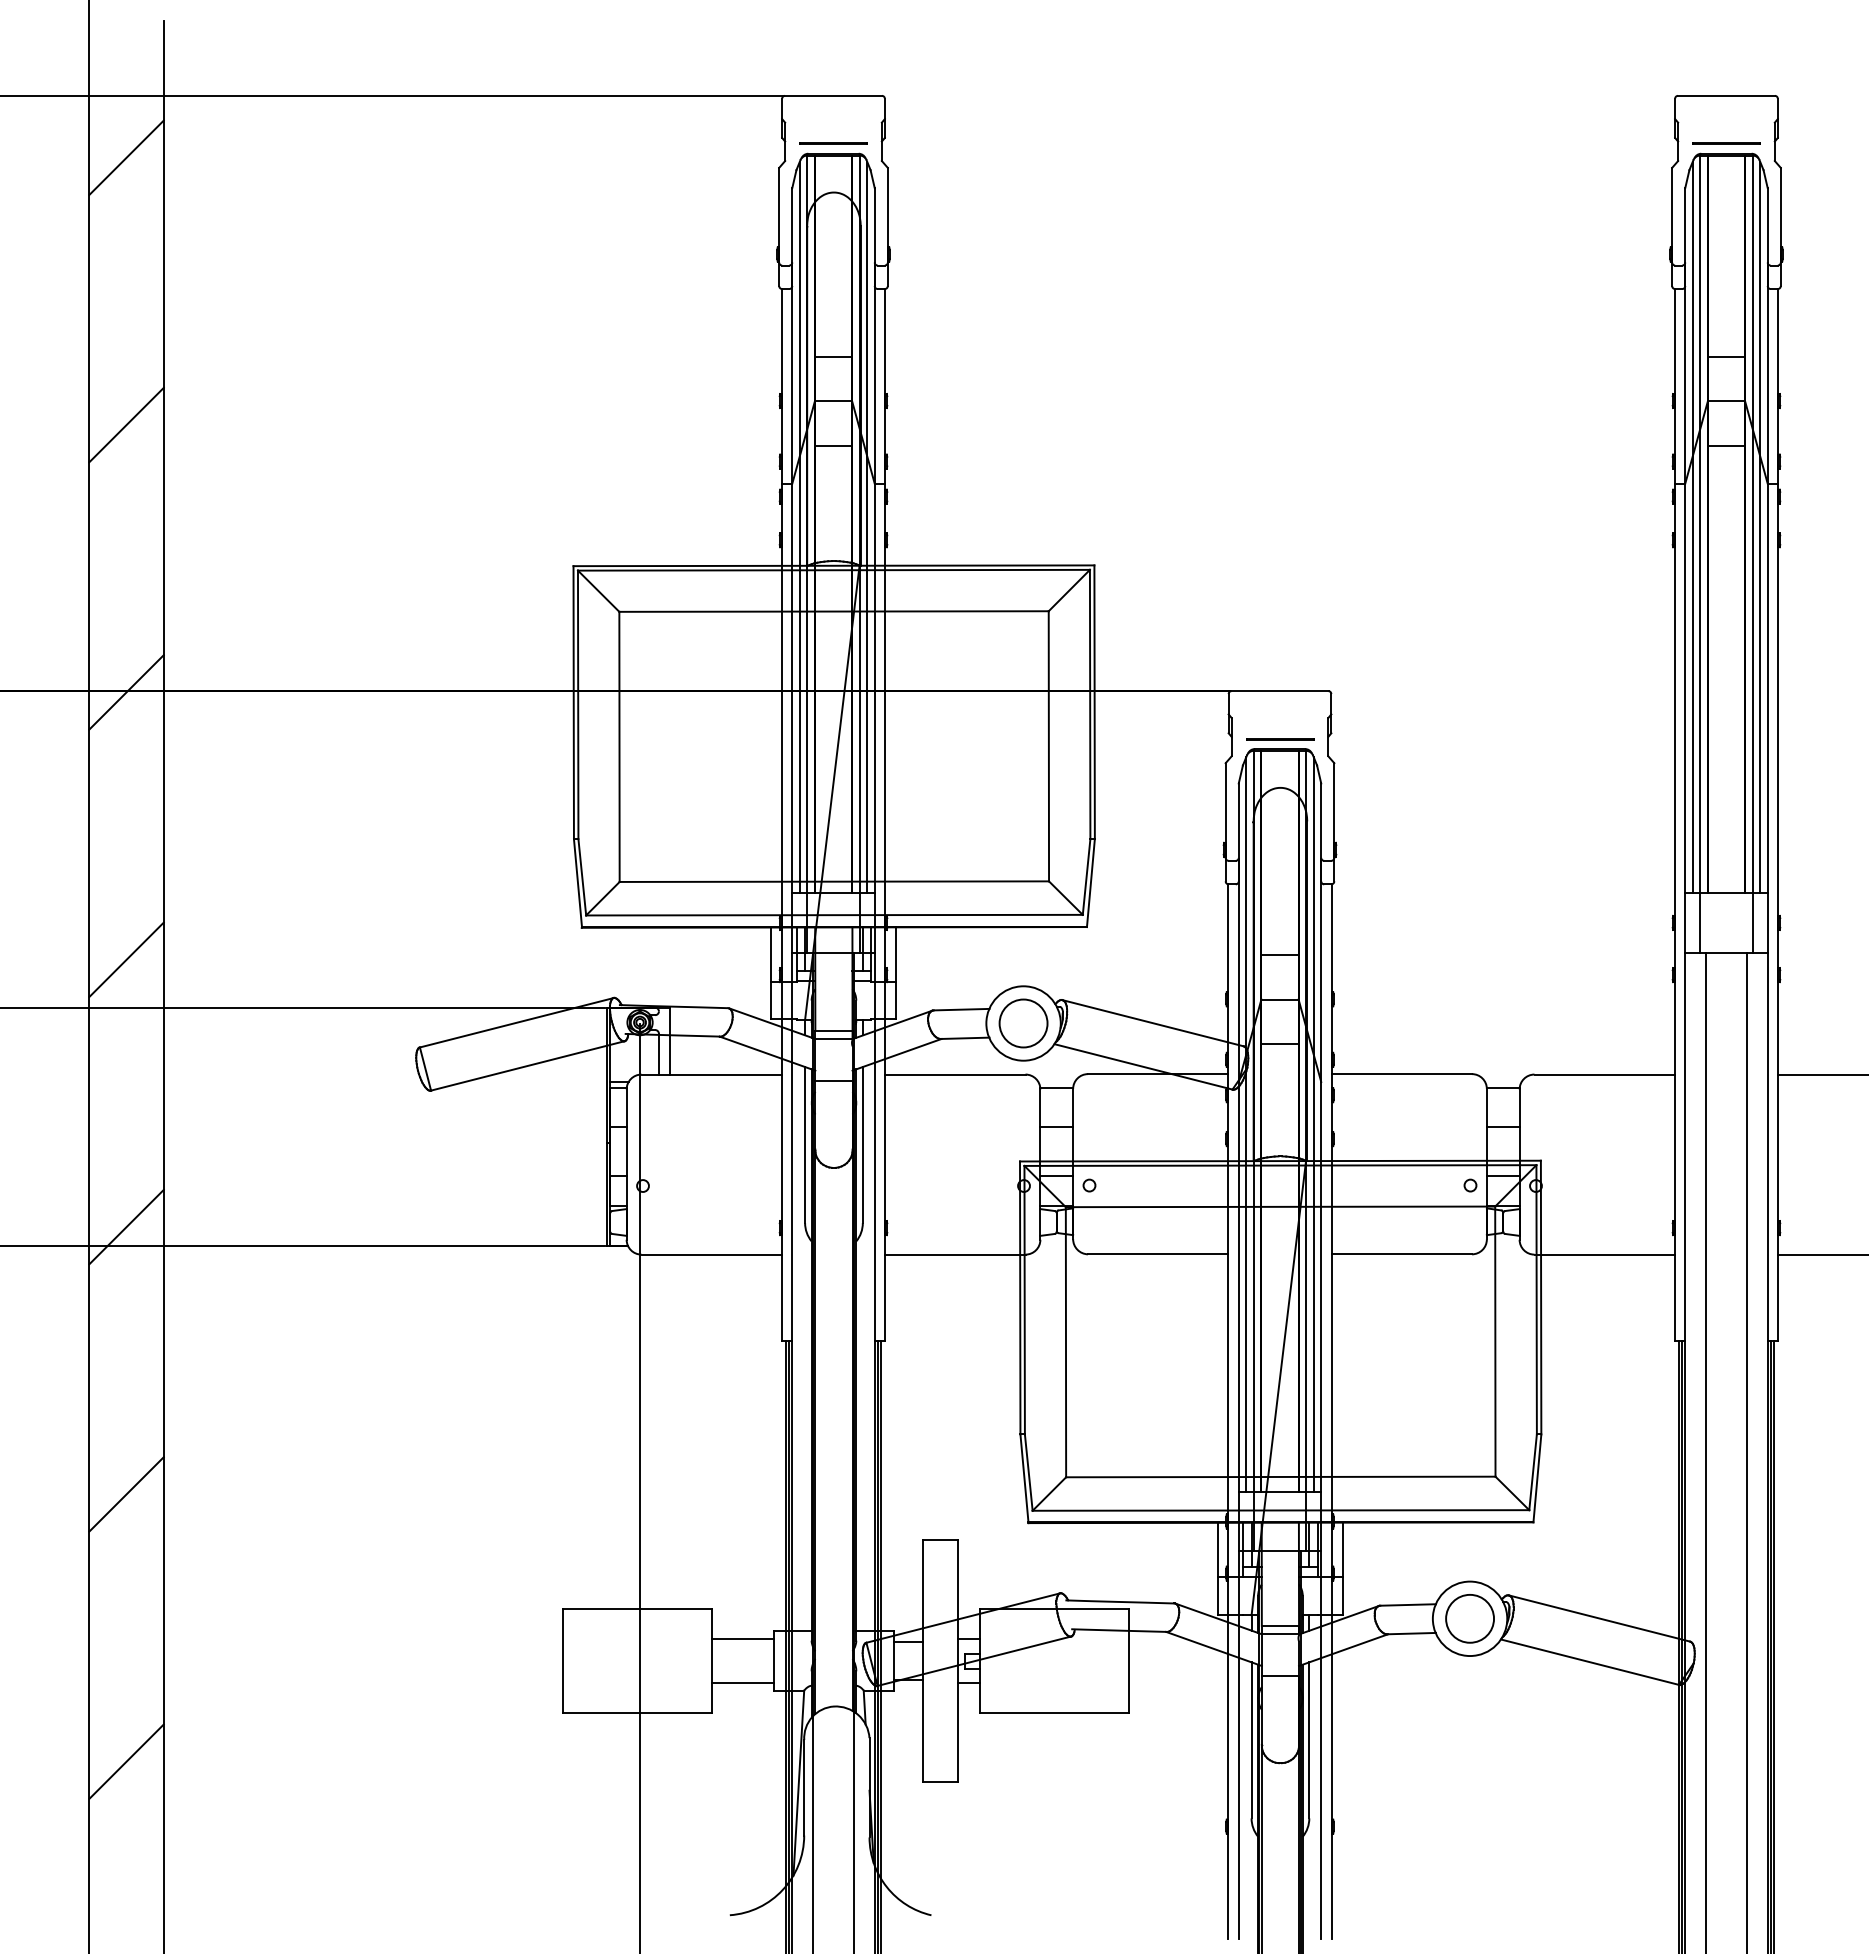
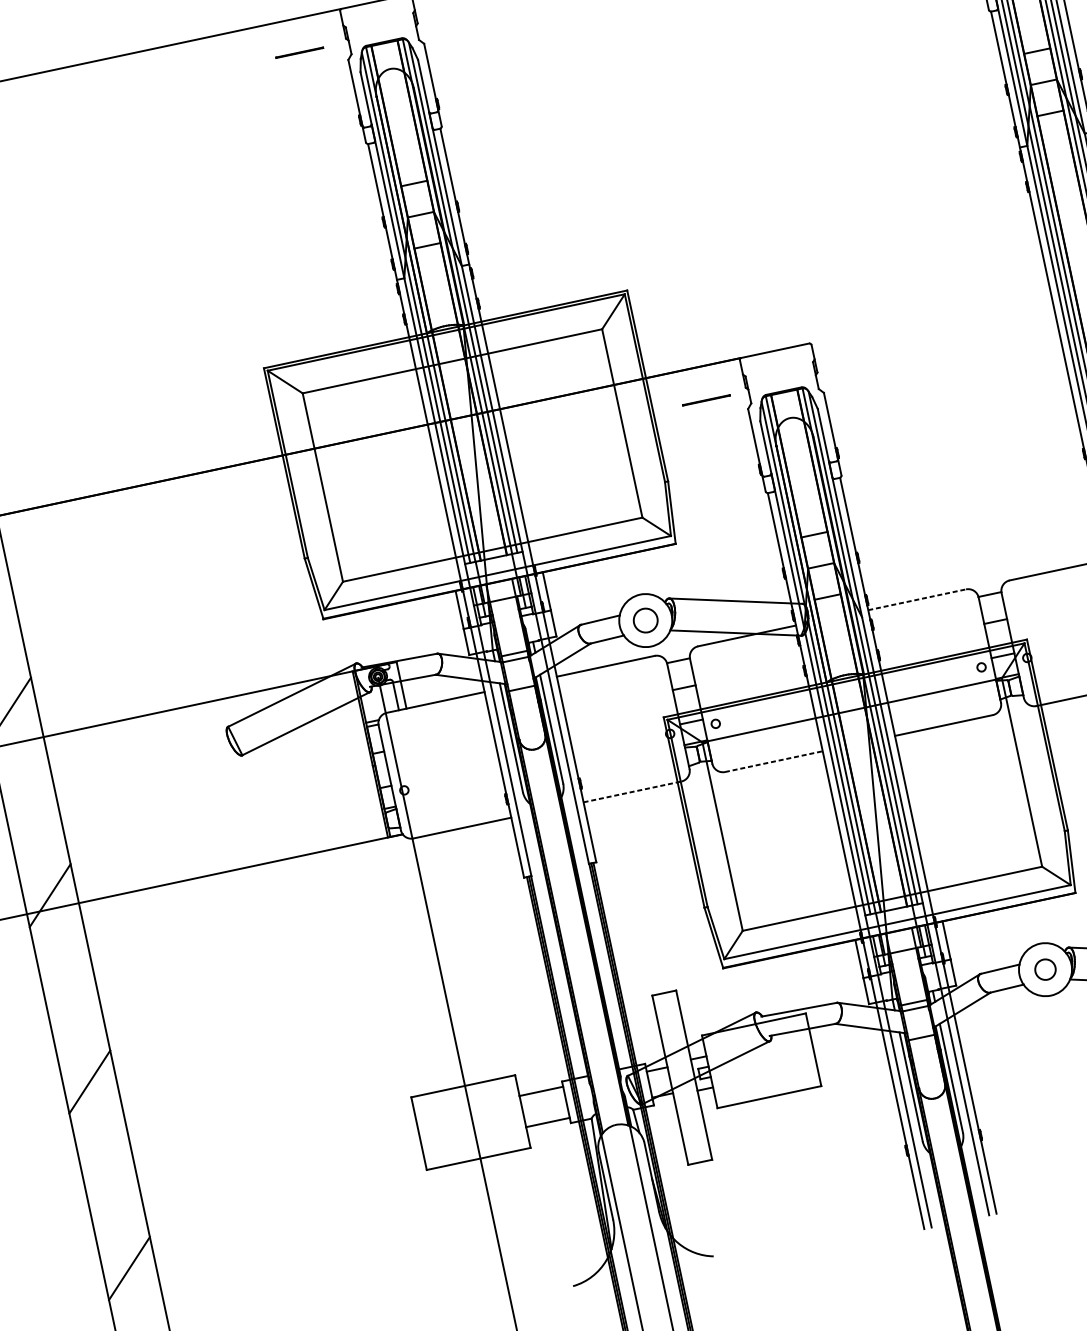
line: (833, 143) -> (299, 52), moved
line: (1280, 739) -> (706, 400), moved
circle: (1023, 1023) -> (645, 620), size x0.7
line: (1402, 1074) -> (917, 599), solid -> dashed
line: (955, 1254) -> (632, 791), solid -> dashed
line: (1158, 1254) -> (774, 761), solid -> dashed
circle: (1470, 1618) -> (1045, 969), size x0.6

